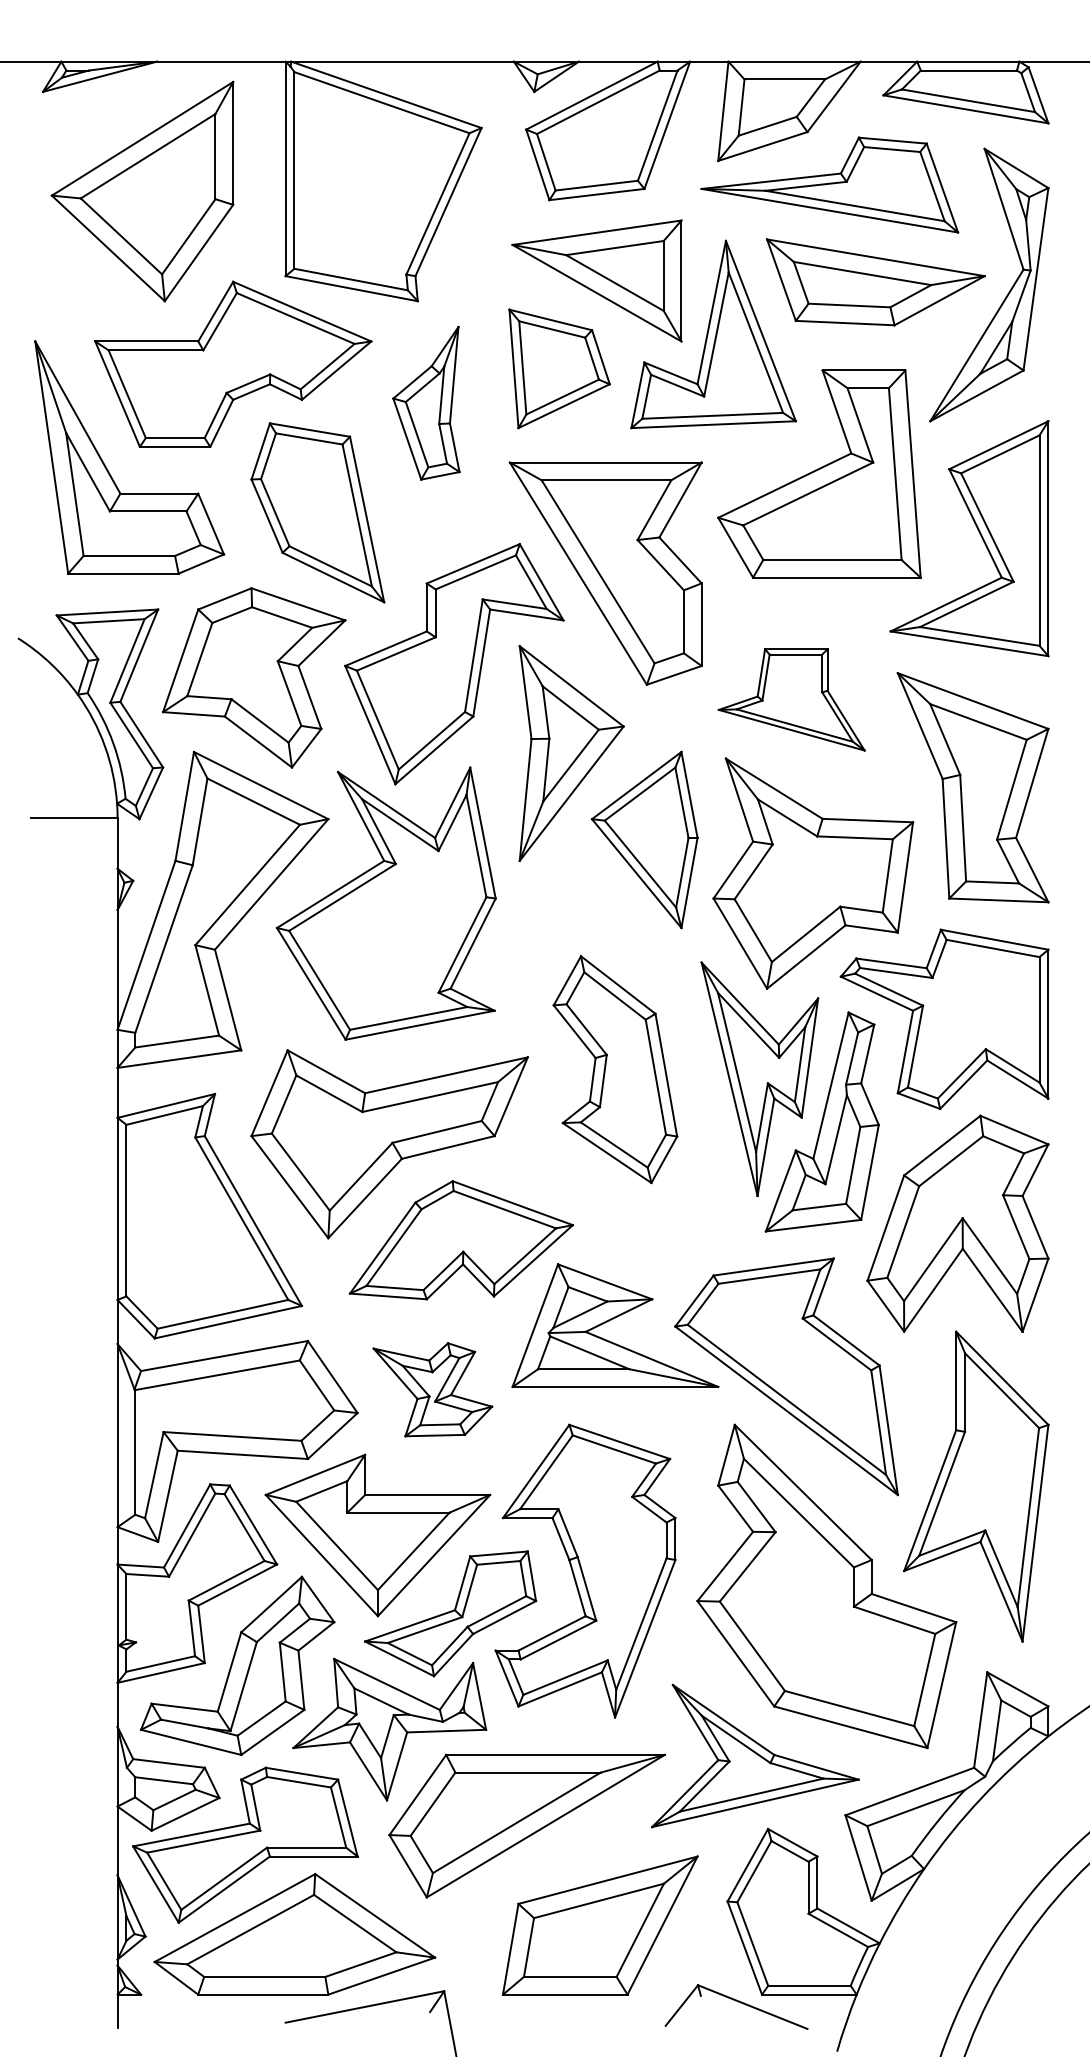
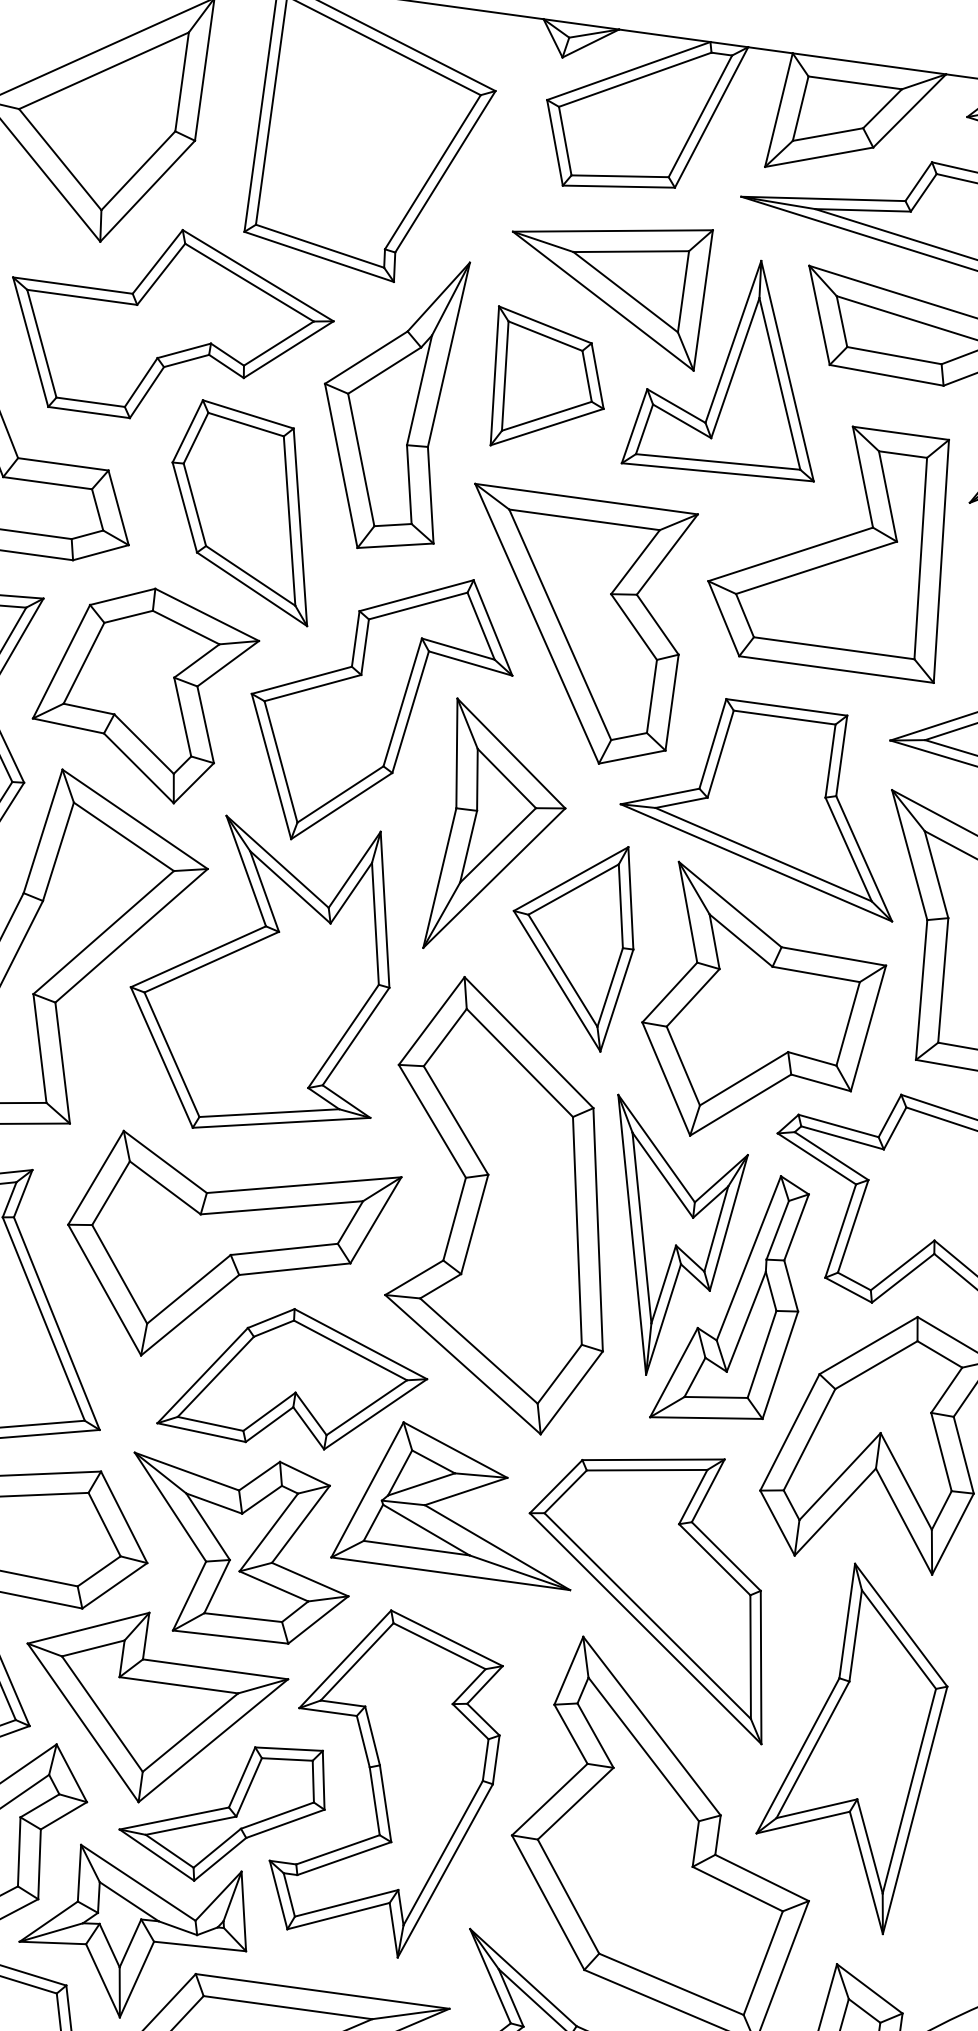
part: (426, 403) -> (387, 402), size x1.67
part: (791, 699) -> (764, 803), size x1.67
part: (615, 1069) -> (501, 1205), size x1.67
part: (432, 1389) -> (237, 1547), size x1.67

